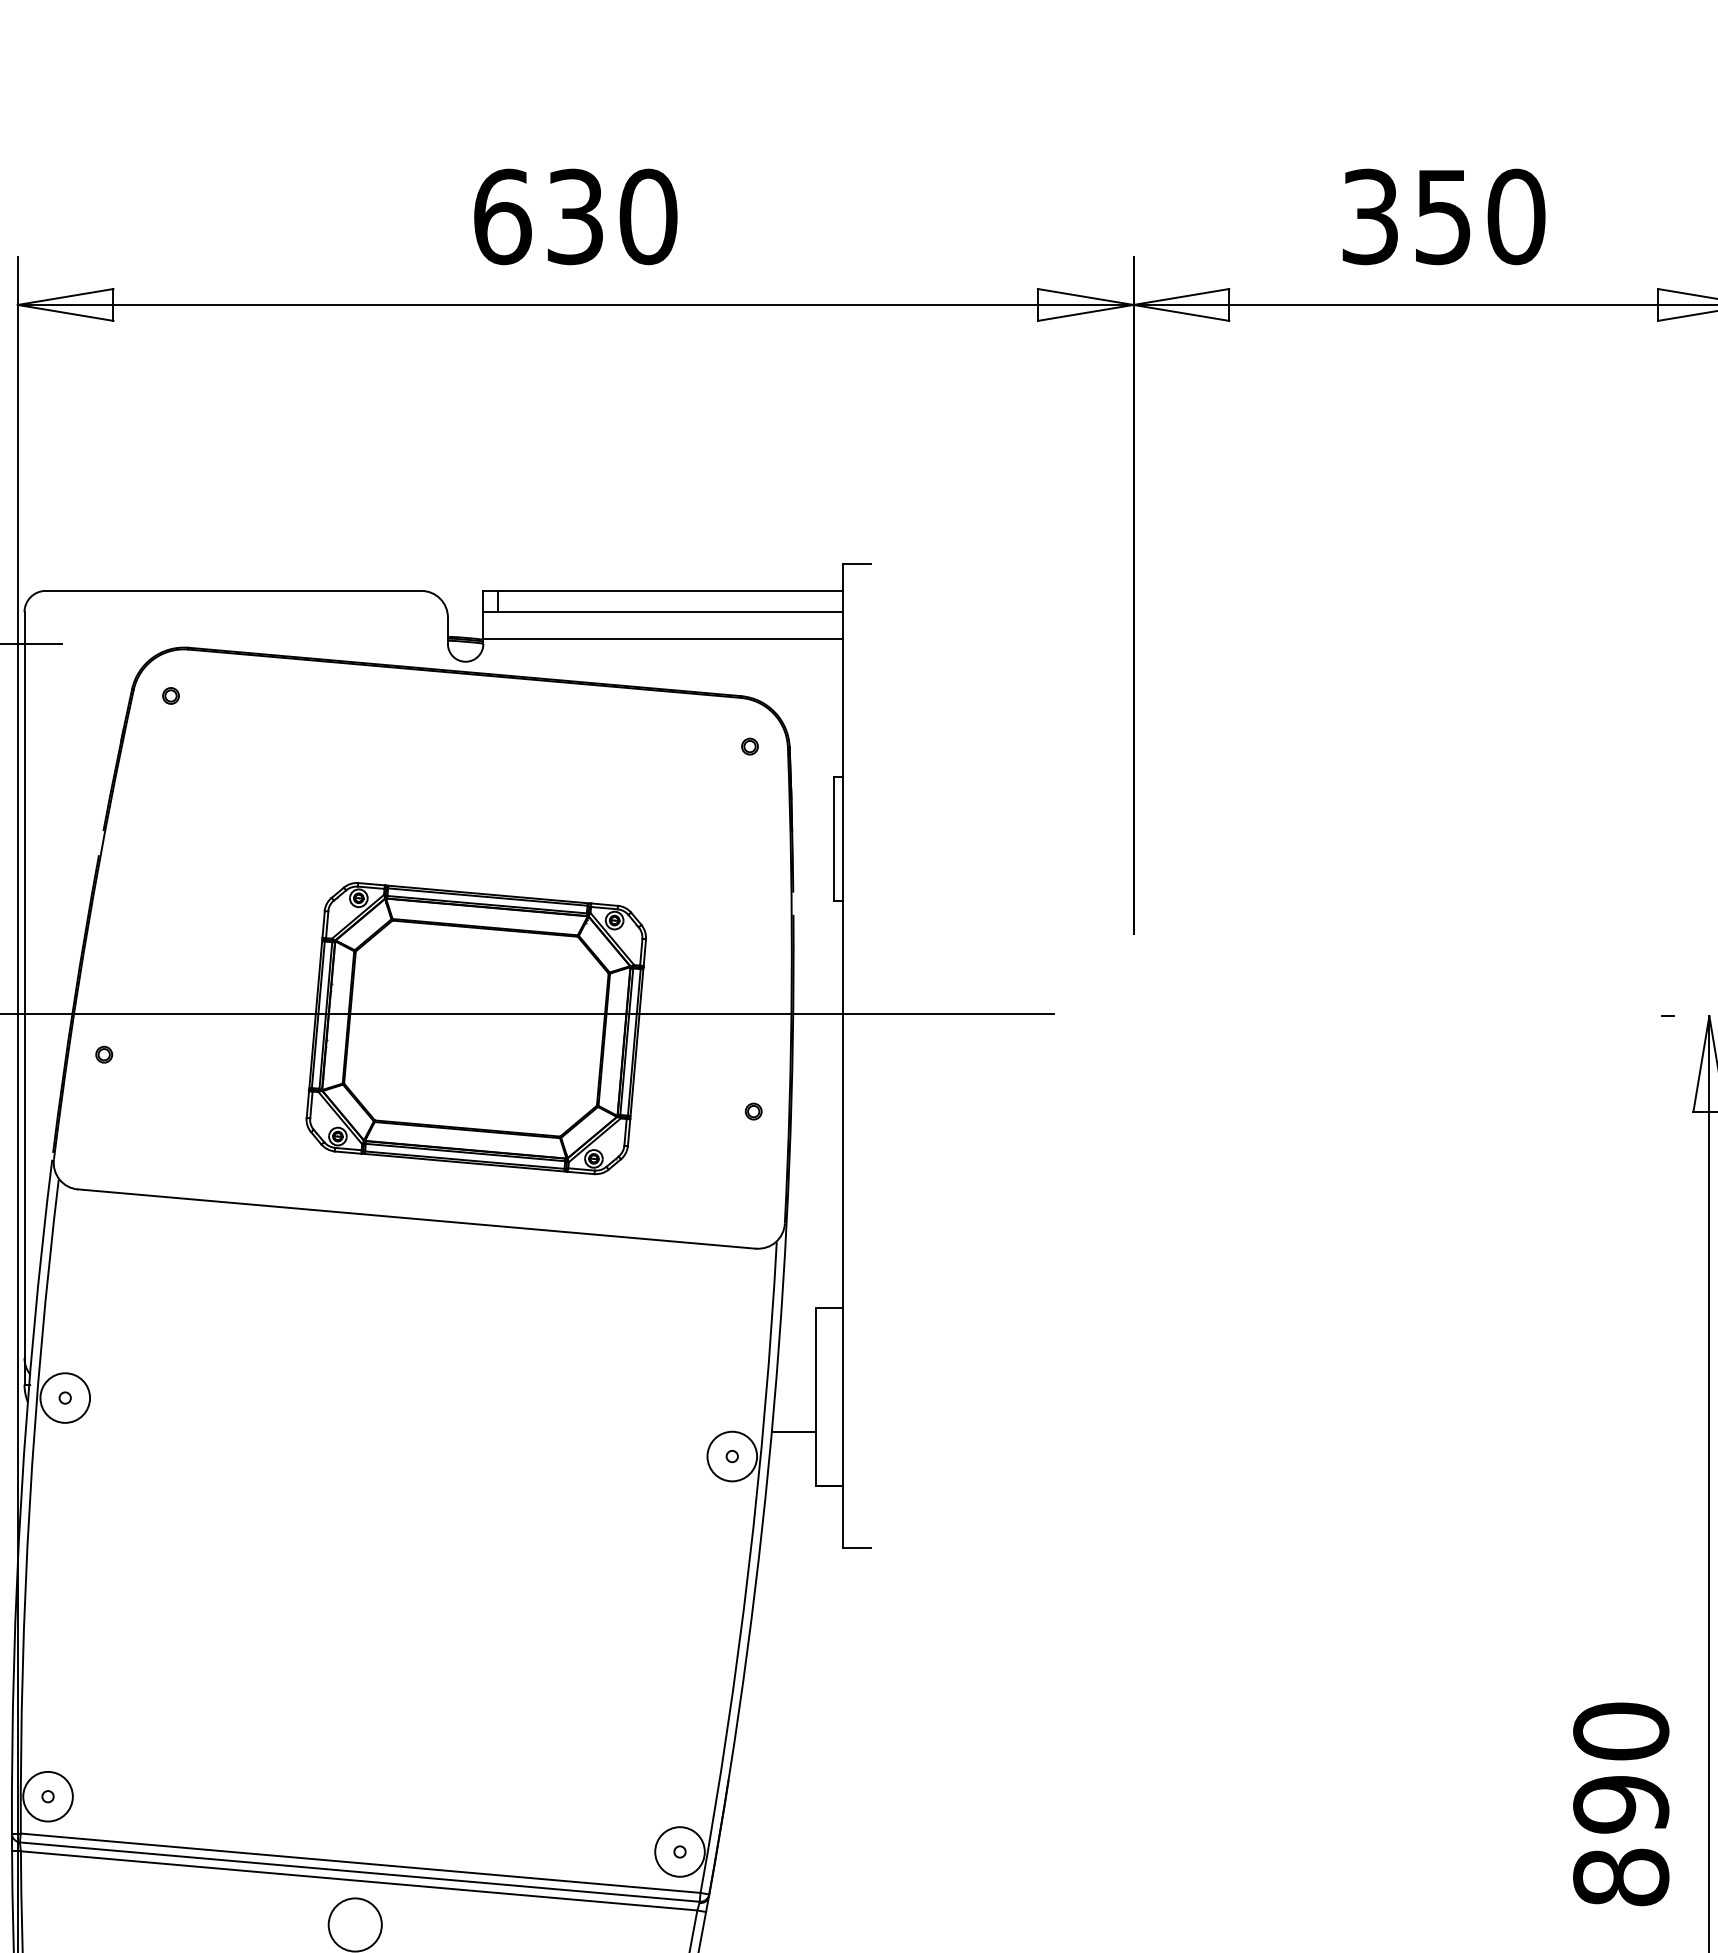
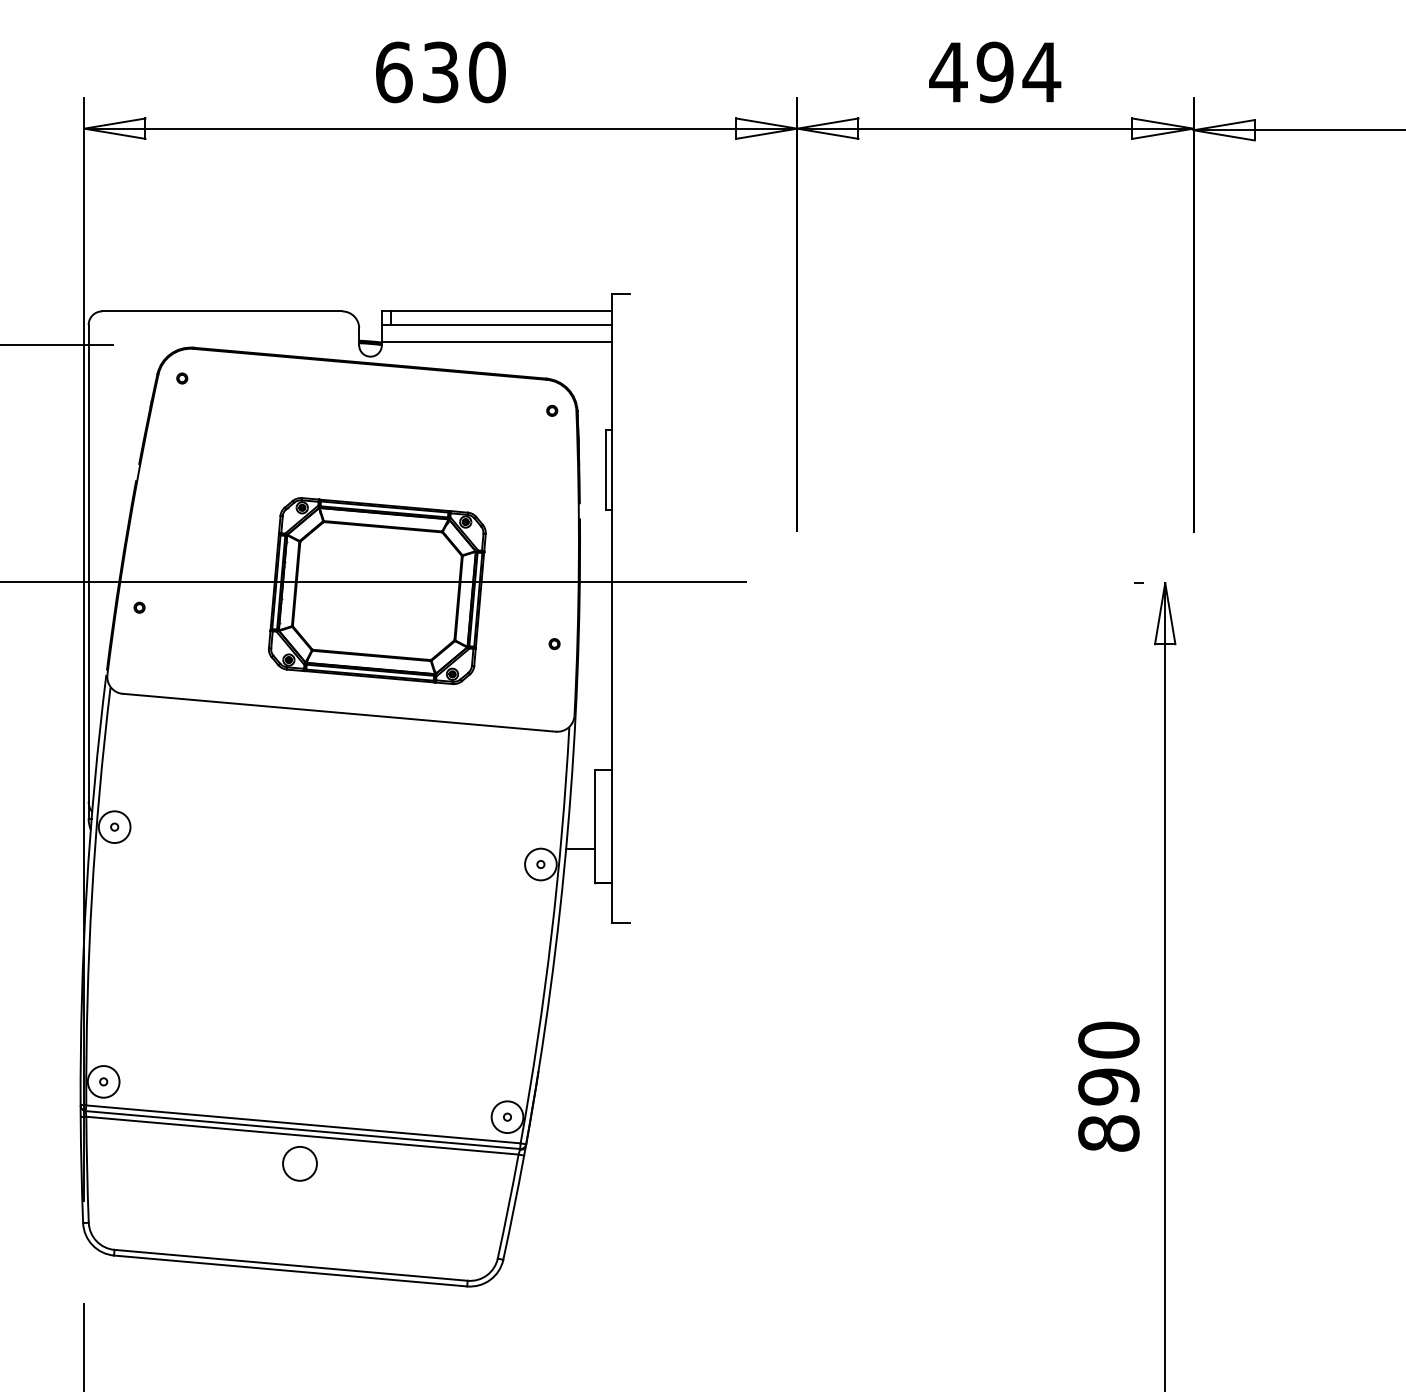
text: (1443, 217) -> (995, 72), 350 -> 494

